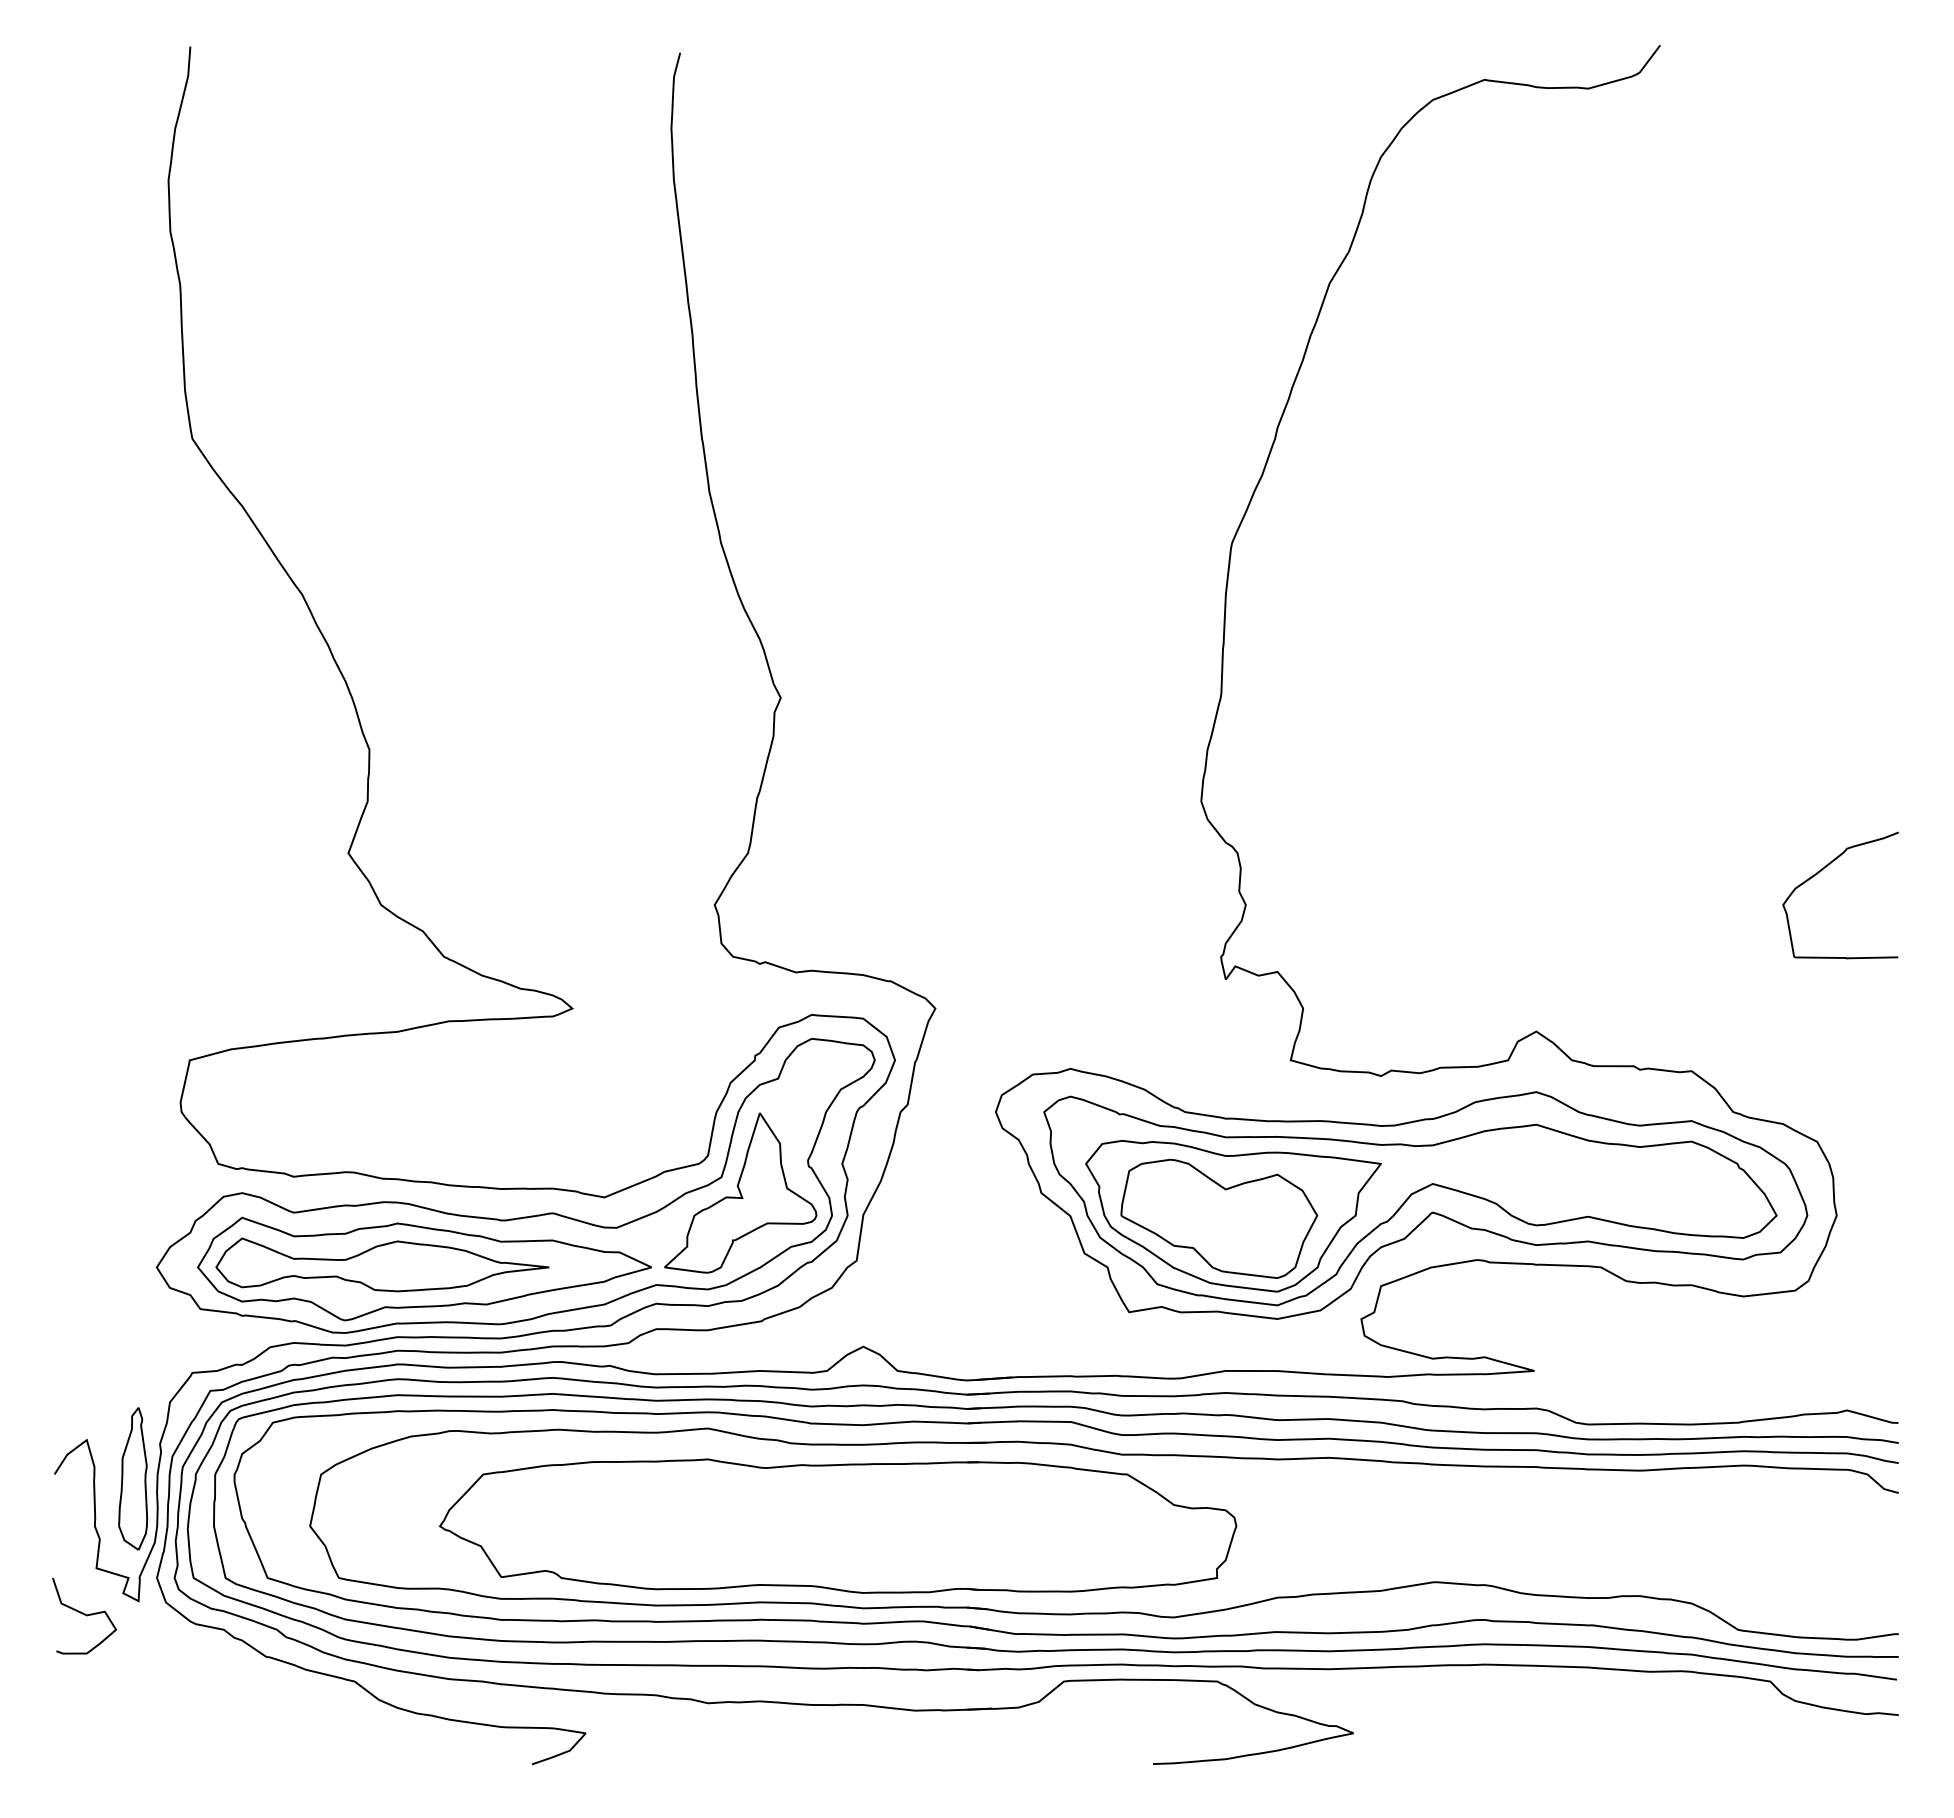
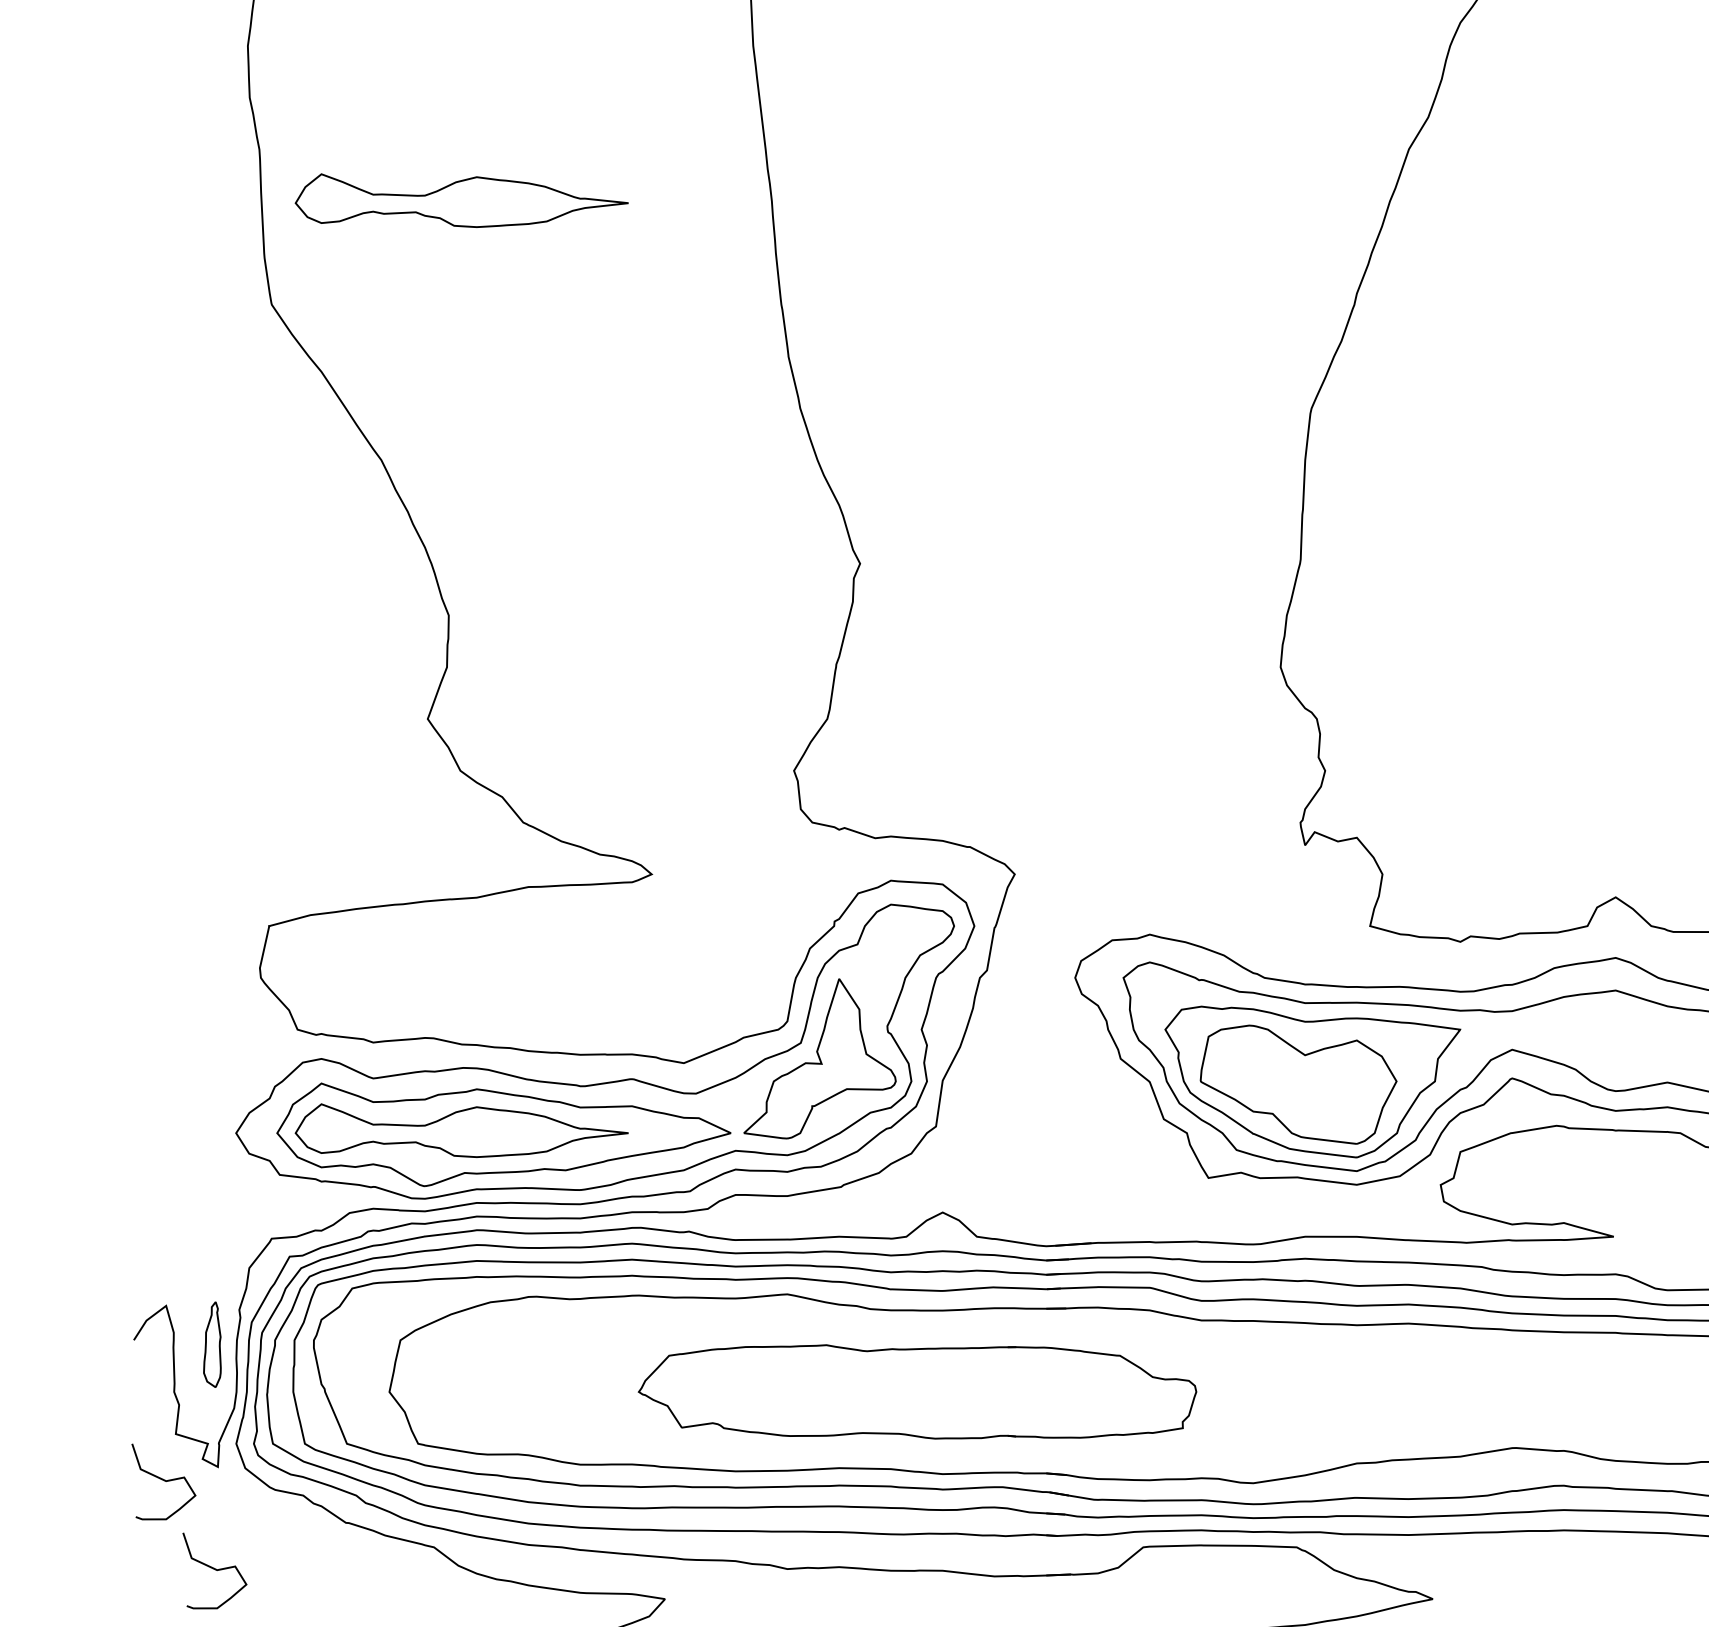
part: (382, 334) -> (461, 200), added
part: (132, 1478) -> (211, 1344), size x0.6
part: (838, 1525) -> (917, 1391), size x0.7
curve: (135, 1704) -> (214, 1570), added

